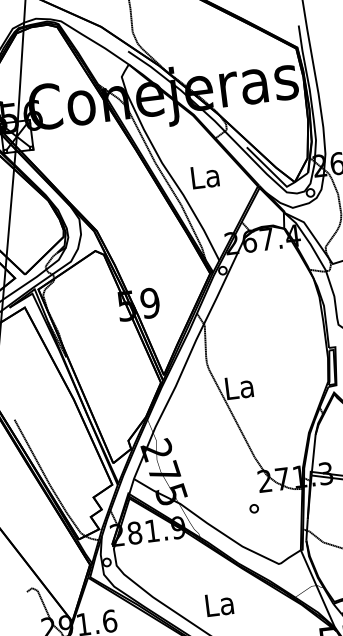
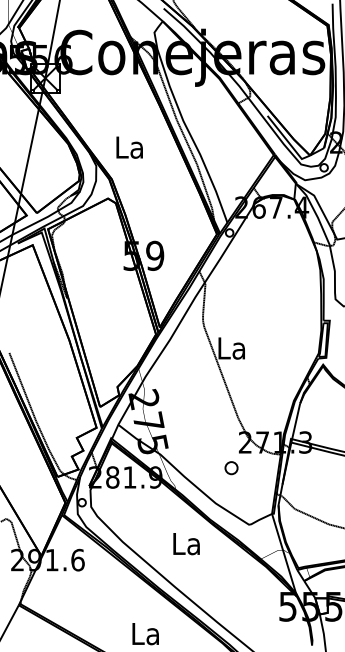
text: (205, 176) -> (129, 147), moved
part: (253, 508) -> (231, 467), size x1.6
text: (219, 605) -> (186, 544), moved

